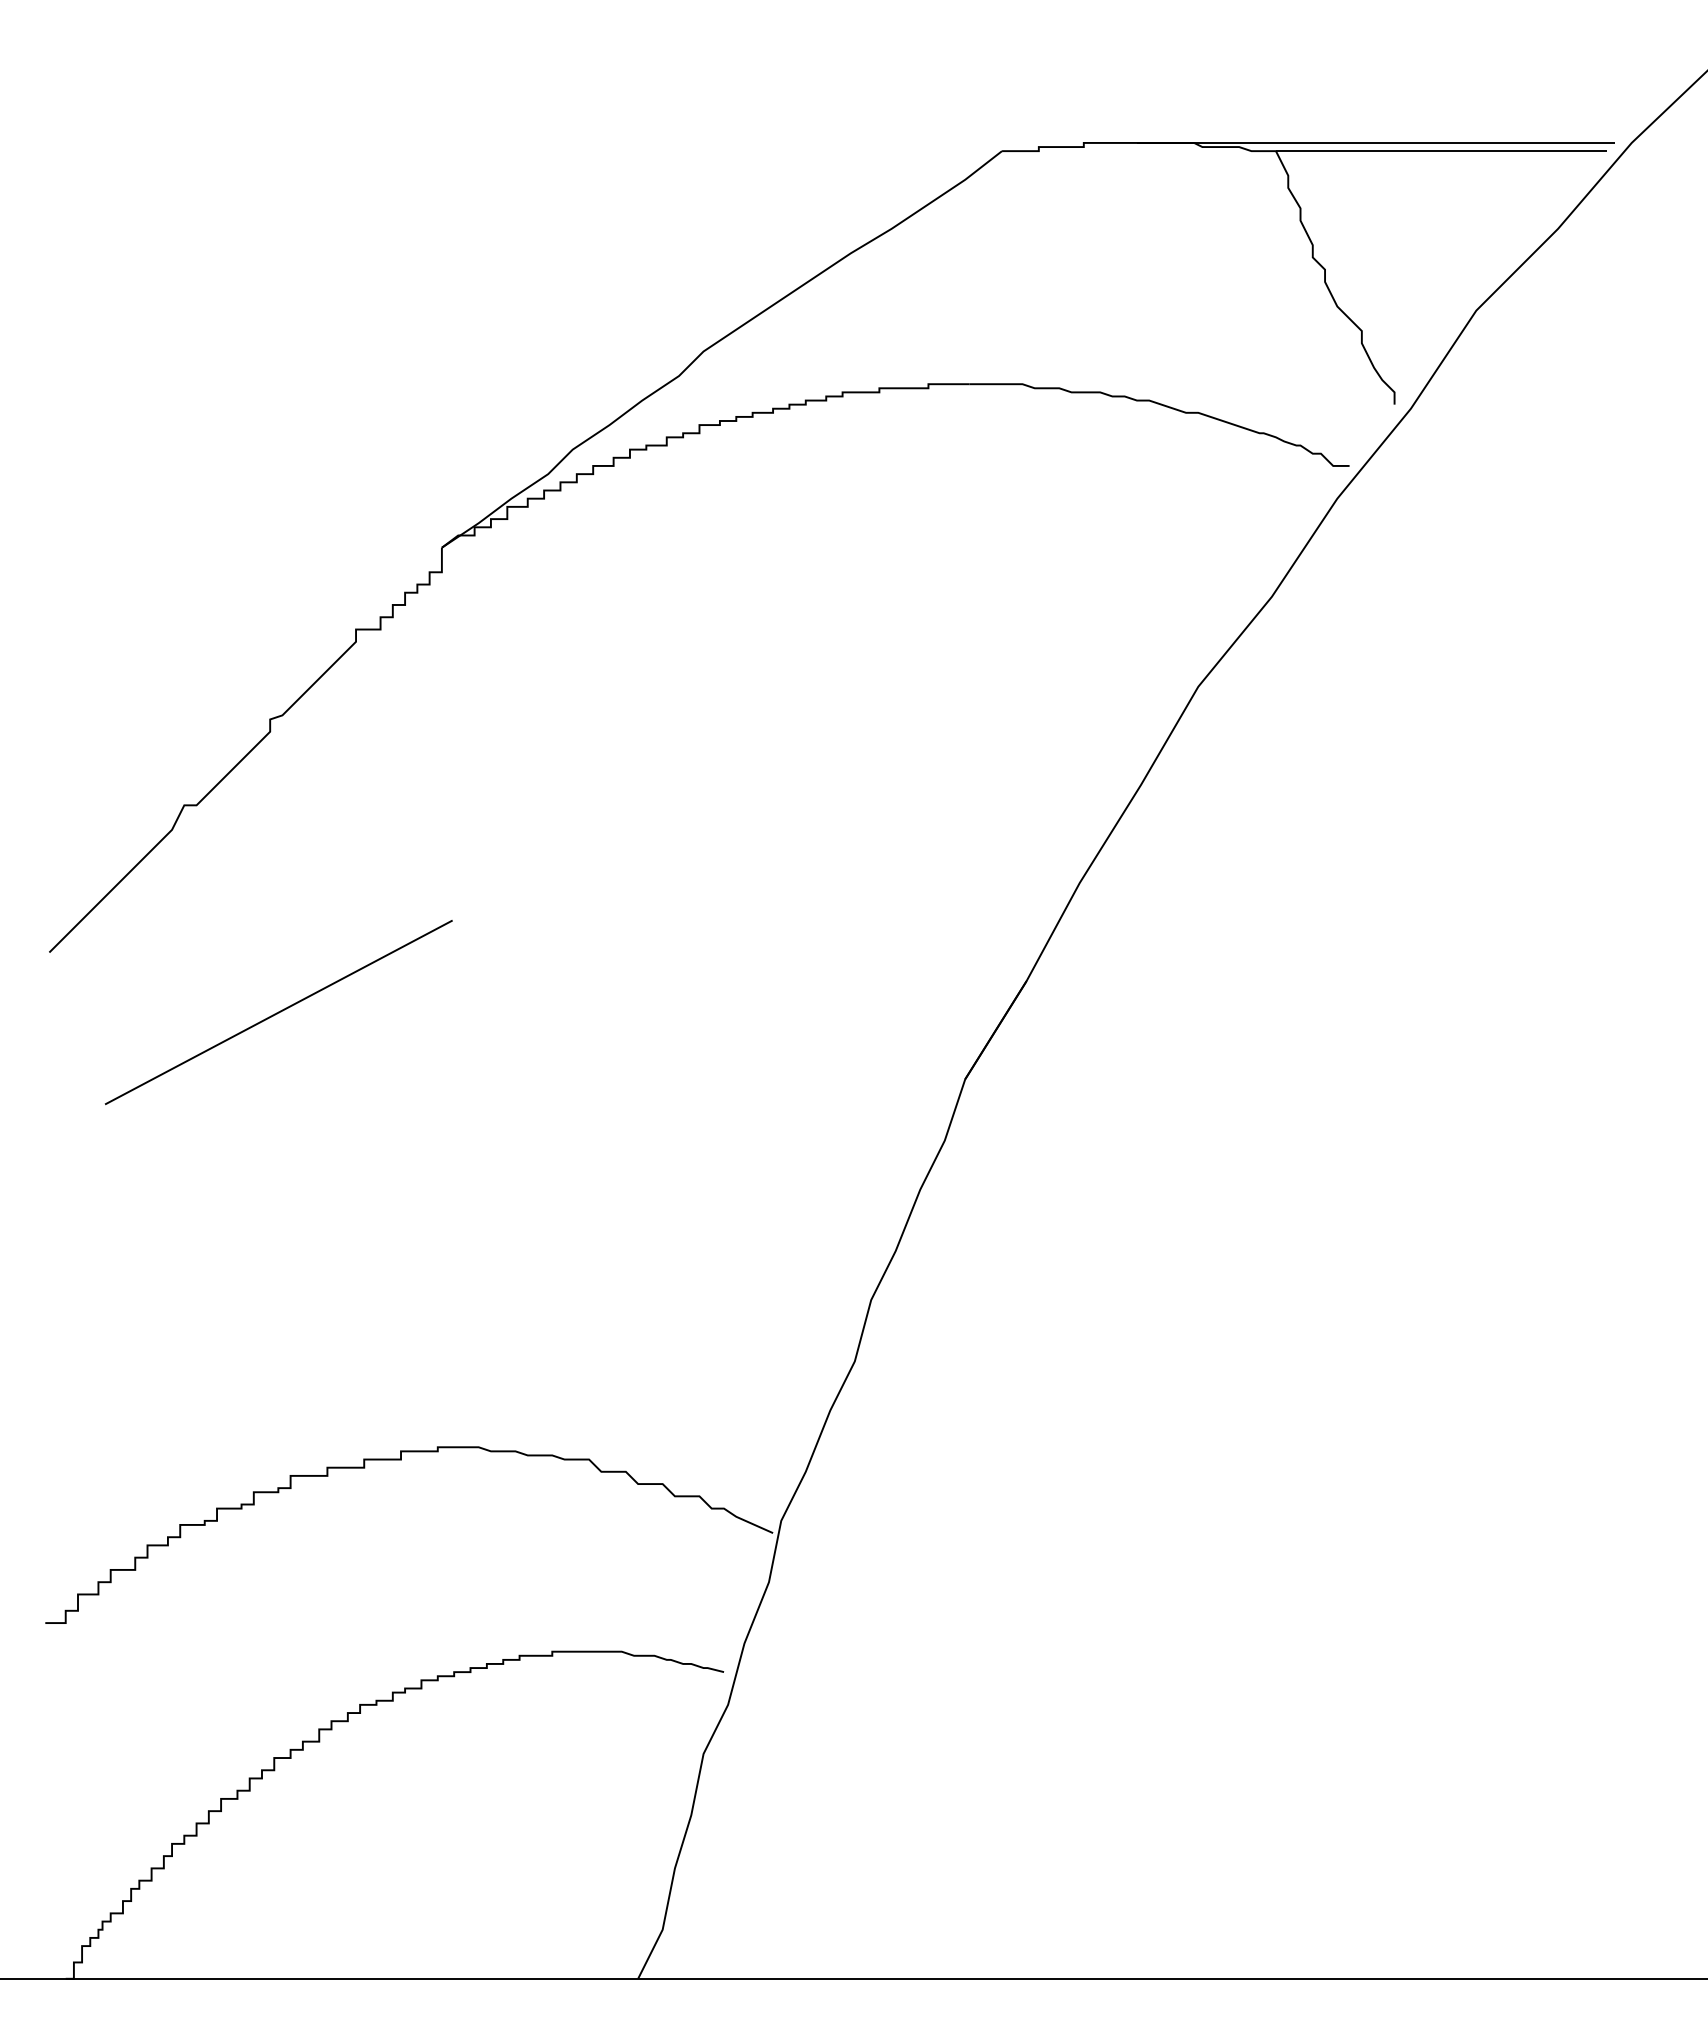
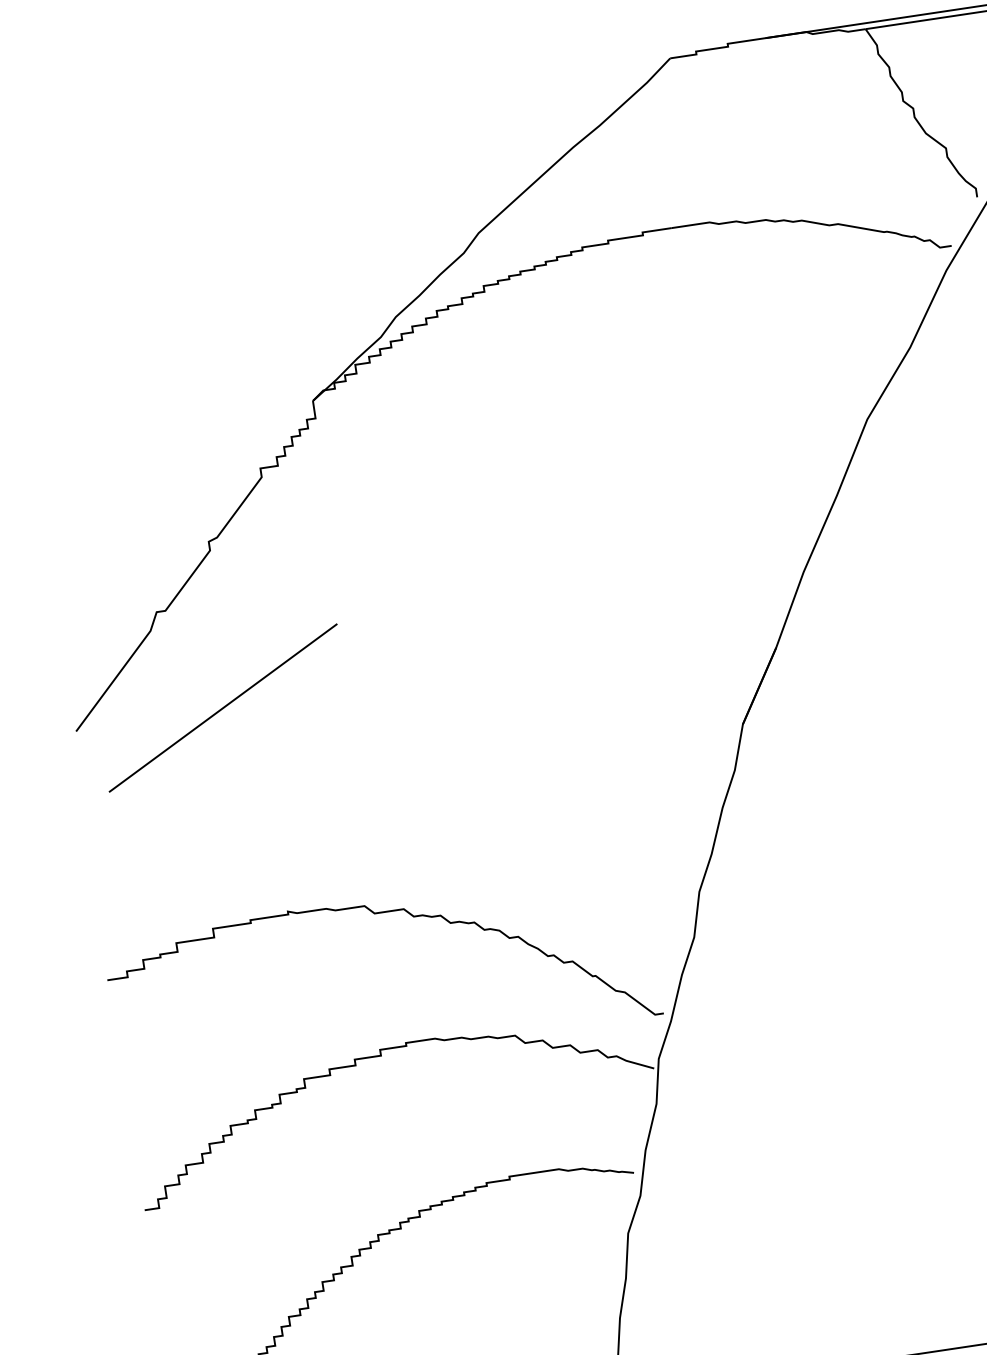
line: (278, 1012) -> (222, 708), moved
curve: (421, 1264) -> (374, 914), added

